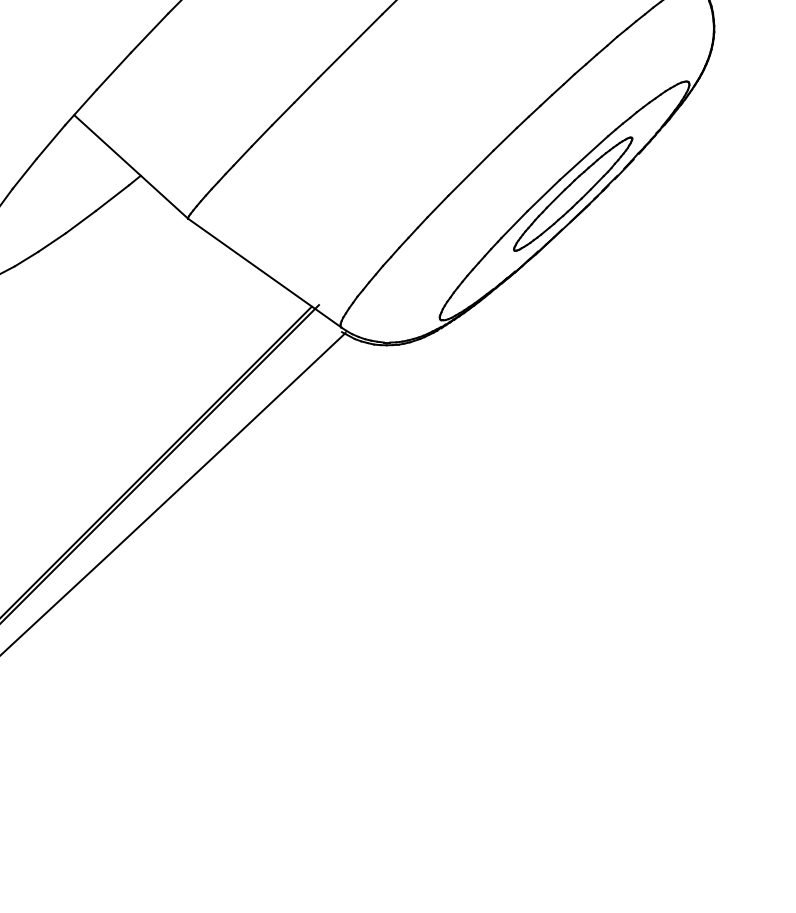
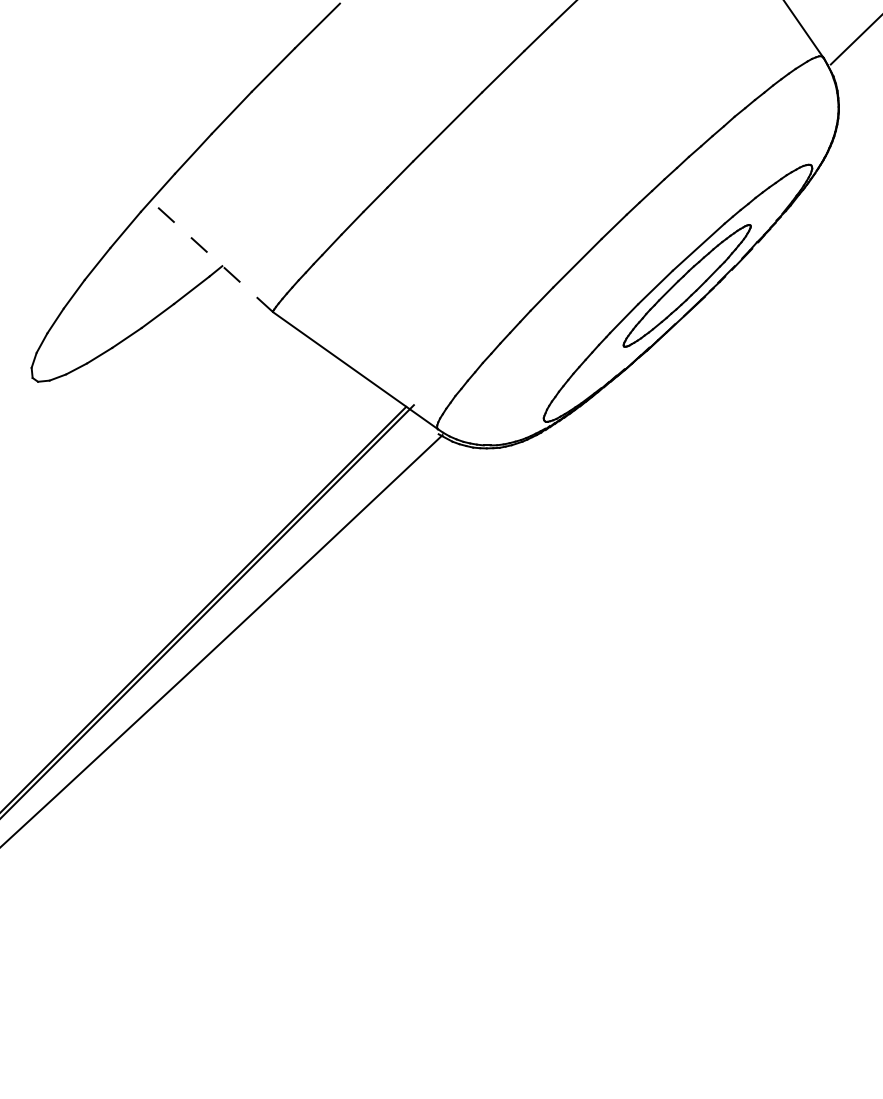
line: (130, 166) -> (211, 256), solid -> dashed

